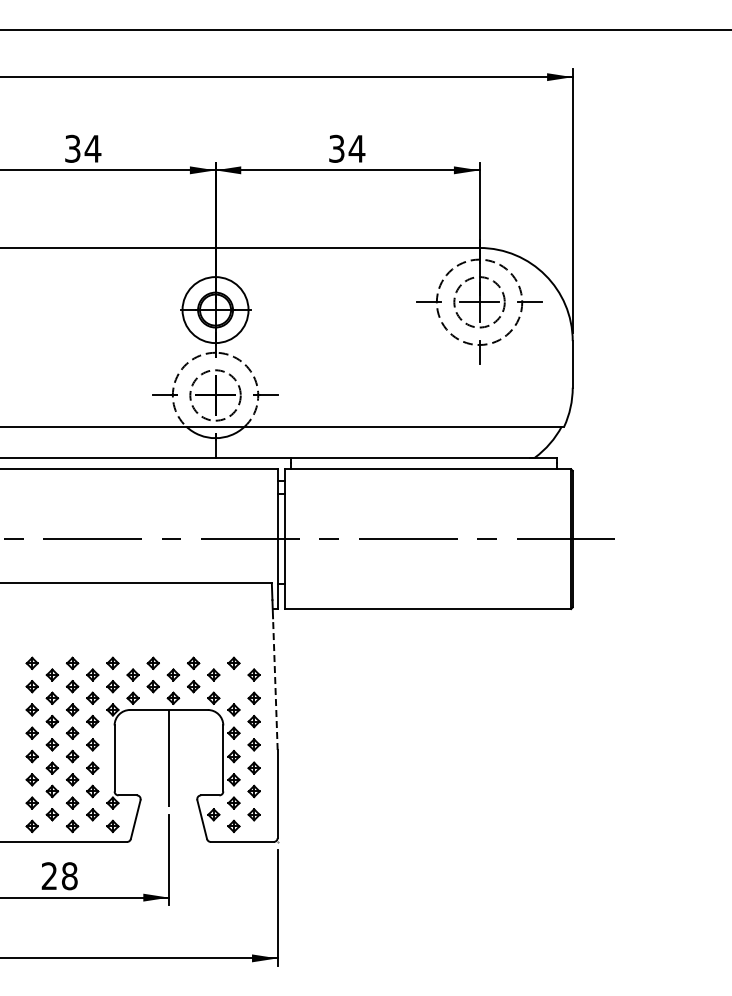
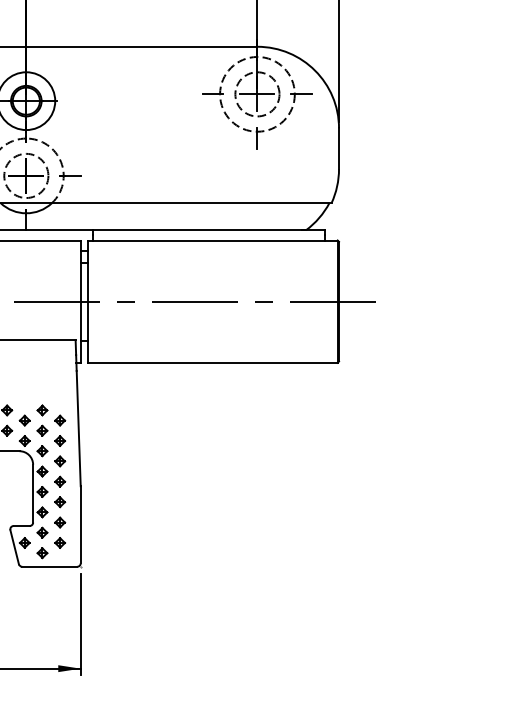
line: (275, 684) -> (78, 428), dashed -> solid
part: (233, 686) -> (42, 430), added

